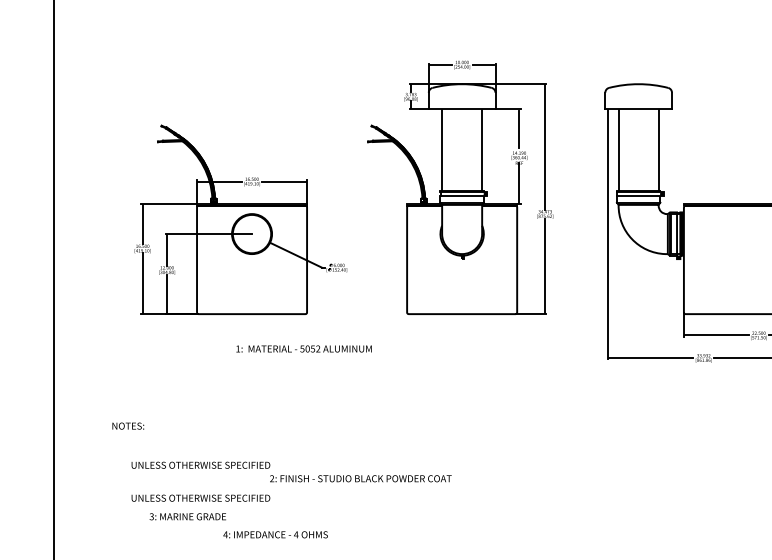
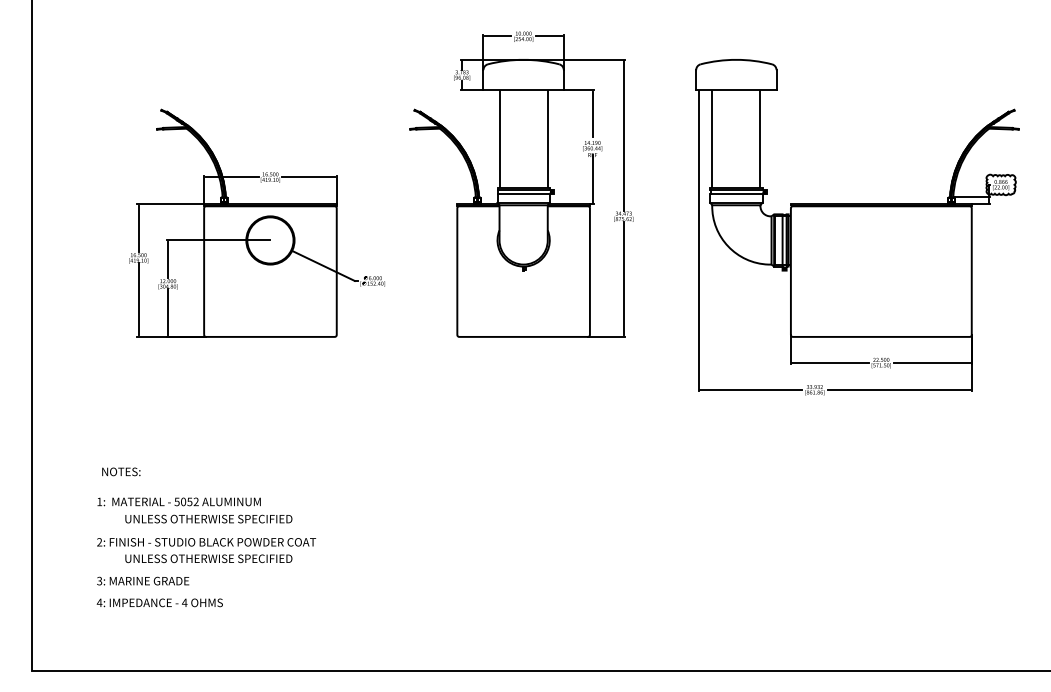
text: (303, 348) -> (178, 501), moved
text: (360, 478) -> (206, 542), moved
text: (188, 516) -> (143, 580), moved
text: (275, 534) -> (159, 602), moved

